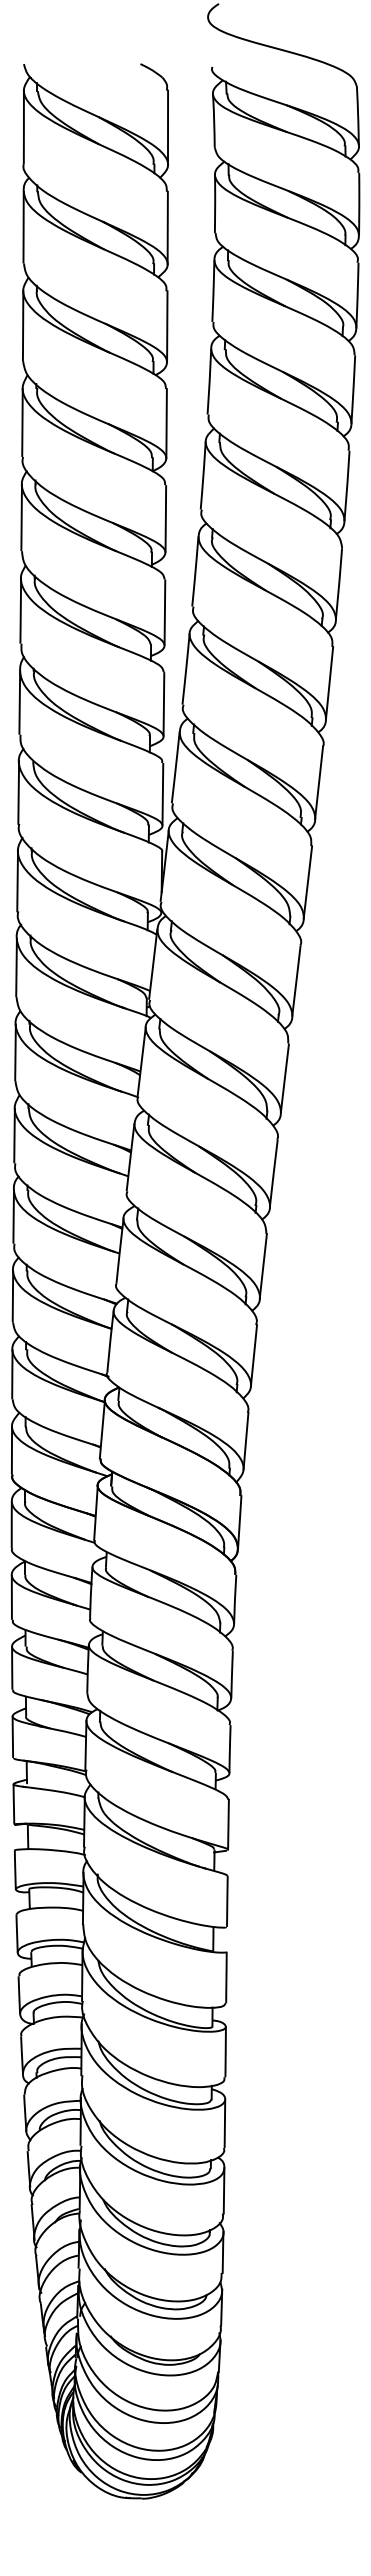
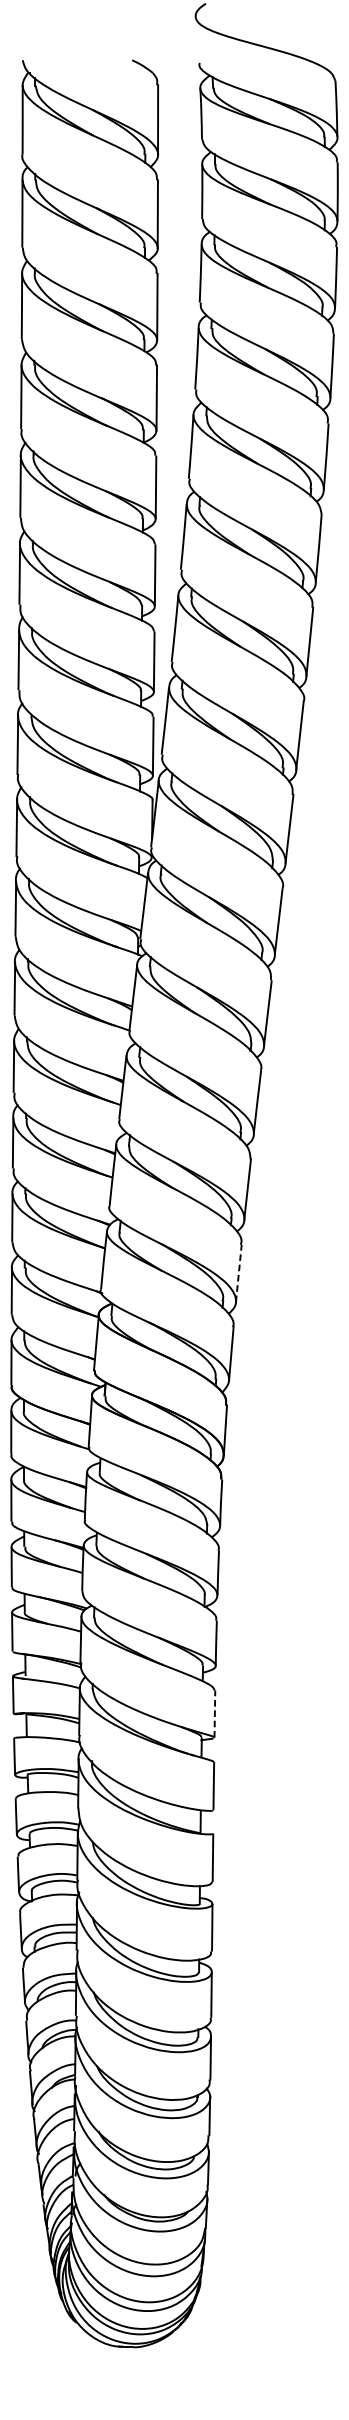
line: (253, 1355) -> (238, 1273), solid -> dashed
line: (228, 1824) -> (214, 1713), solid -> dashed

